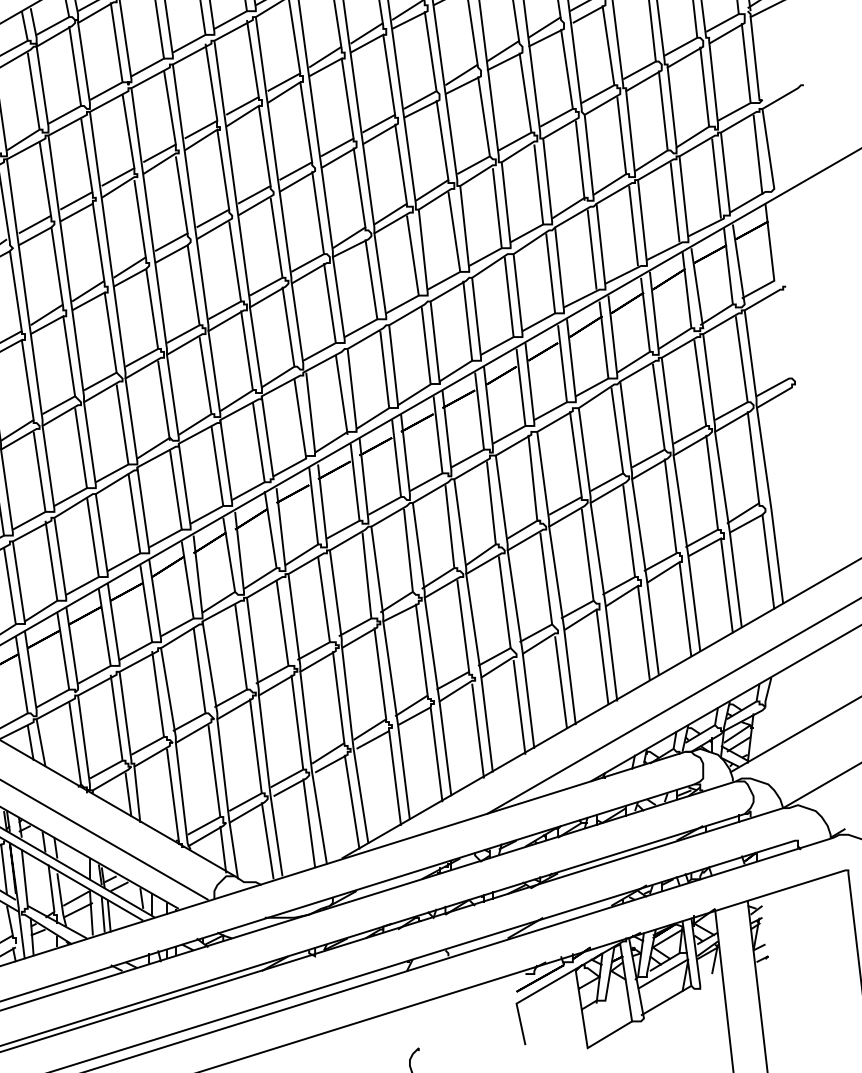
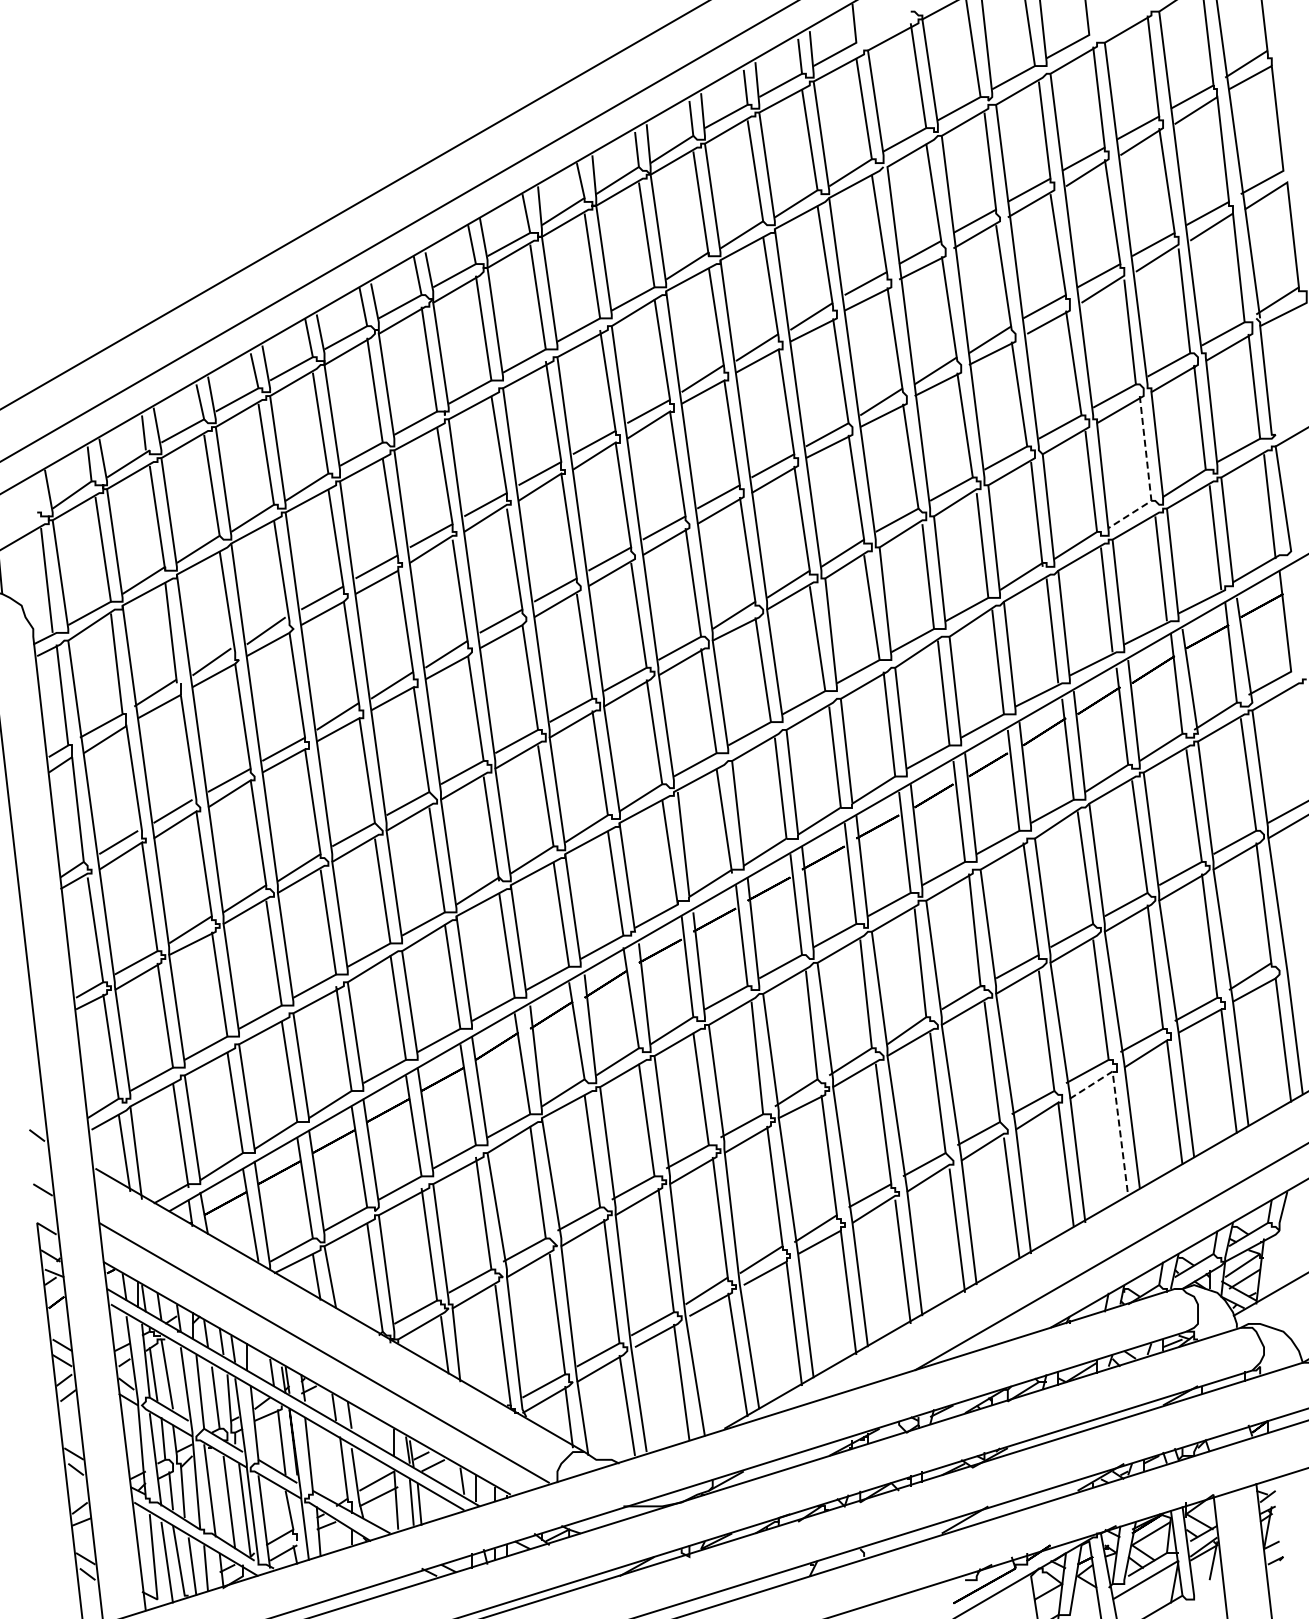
line: (665, 130) -> (1148, 474), solid -> dashed
line: (641, 614) -> (1117, 1108), solid -> dashed

